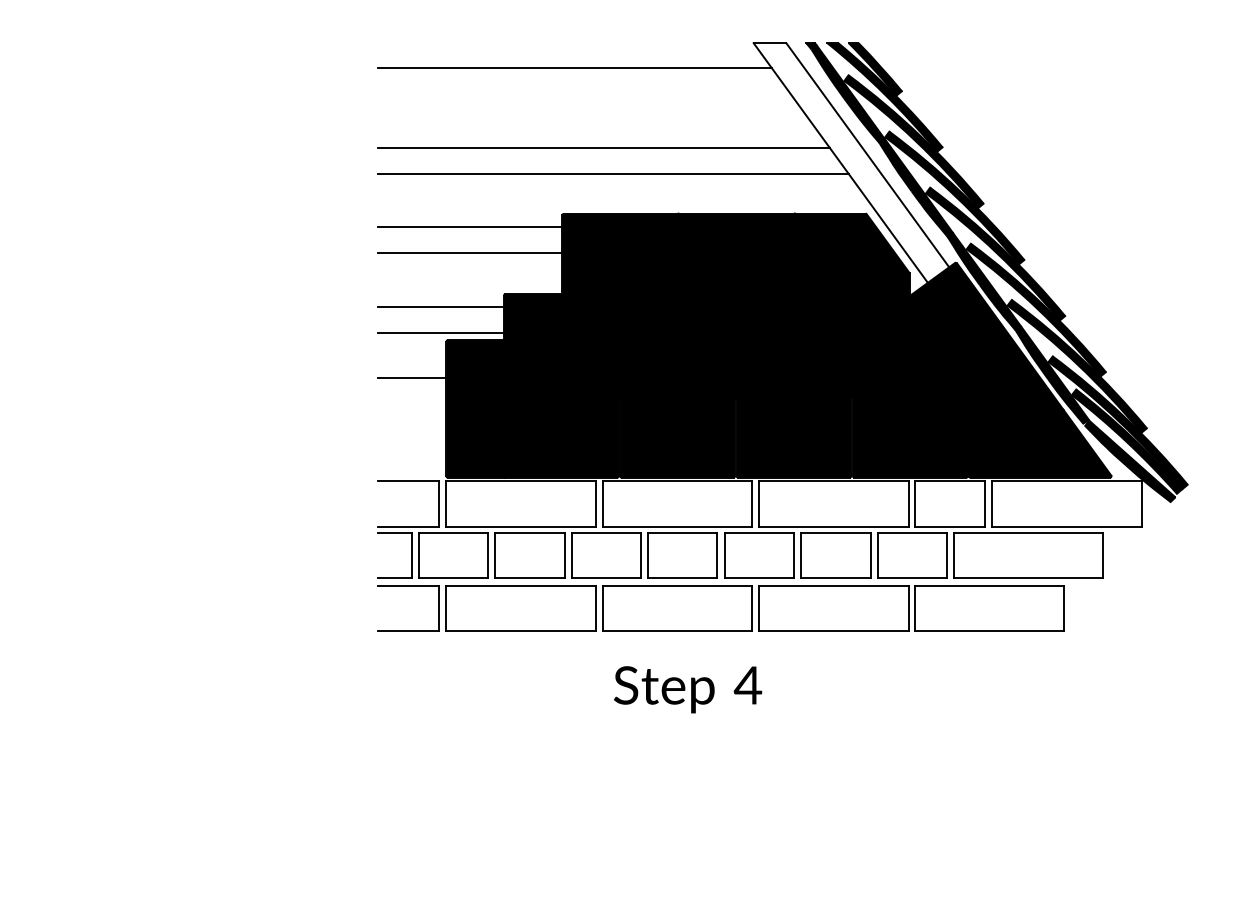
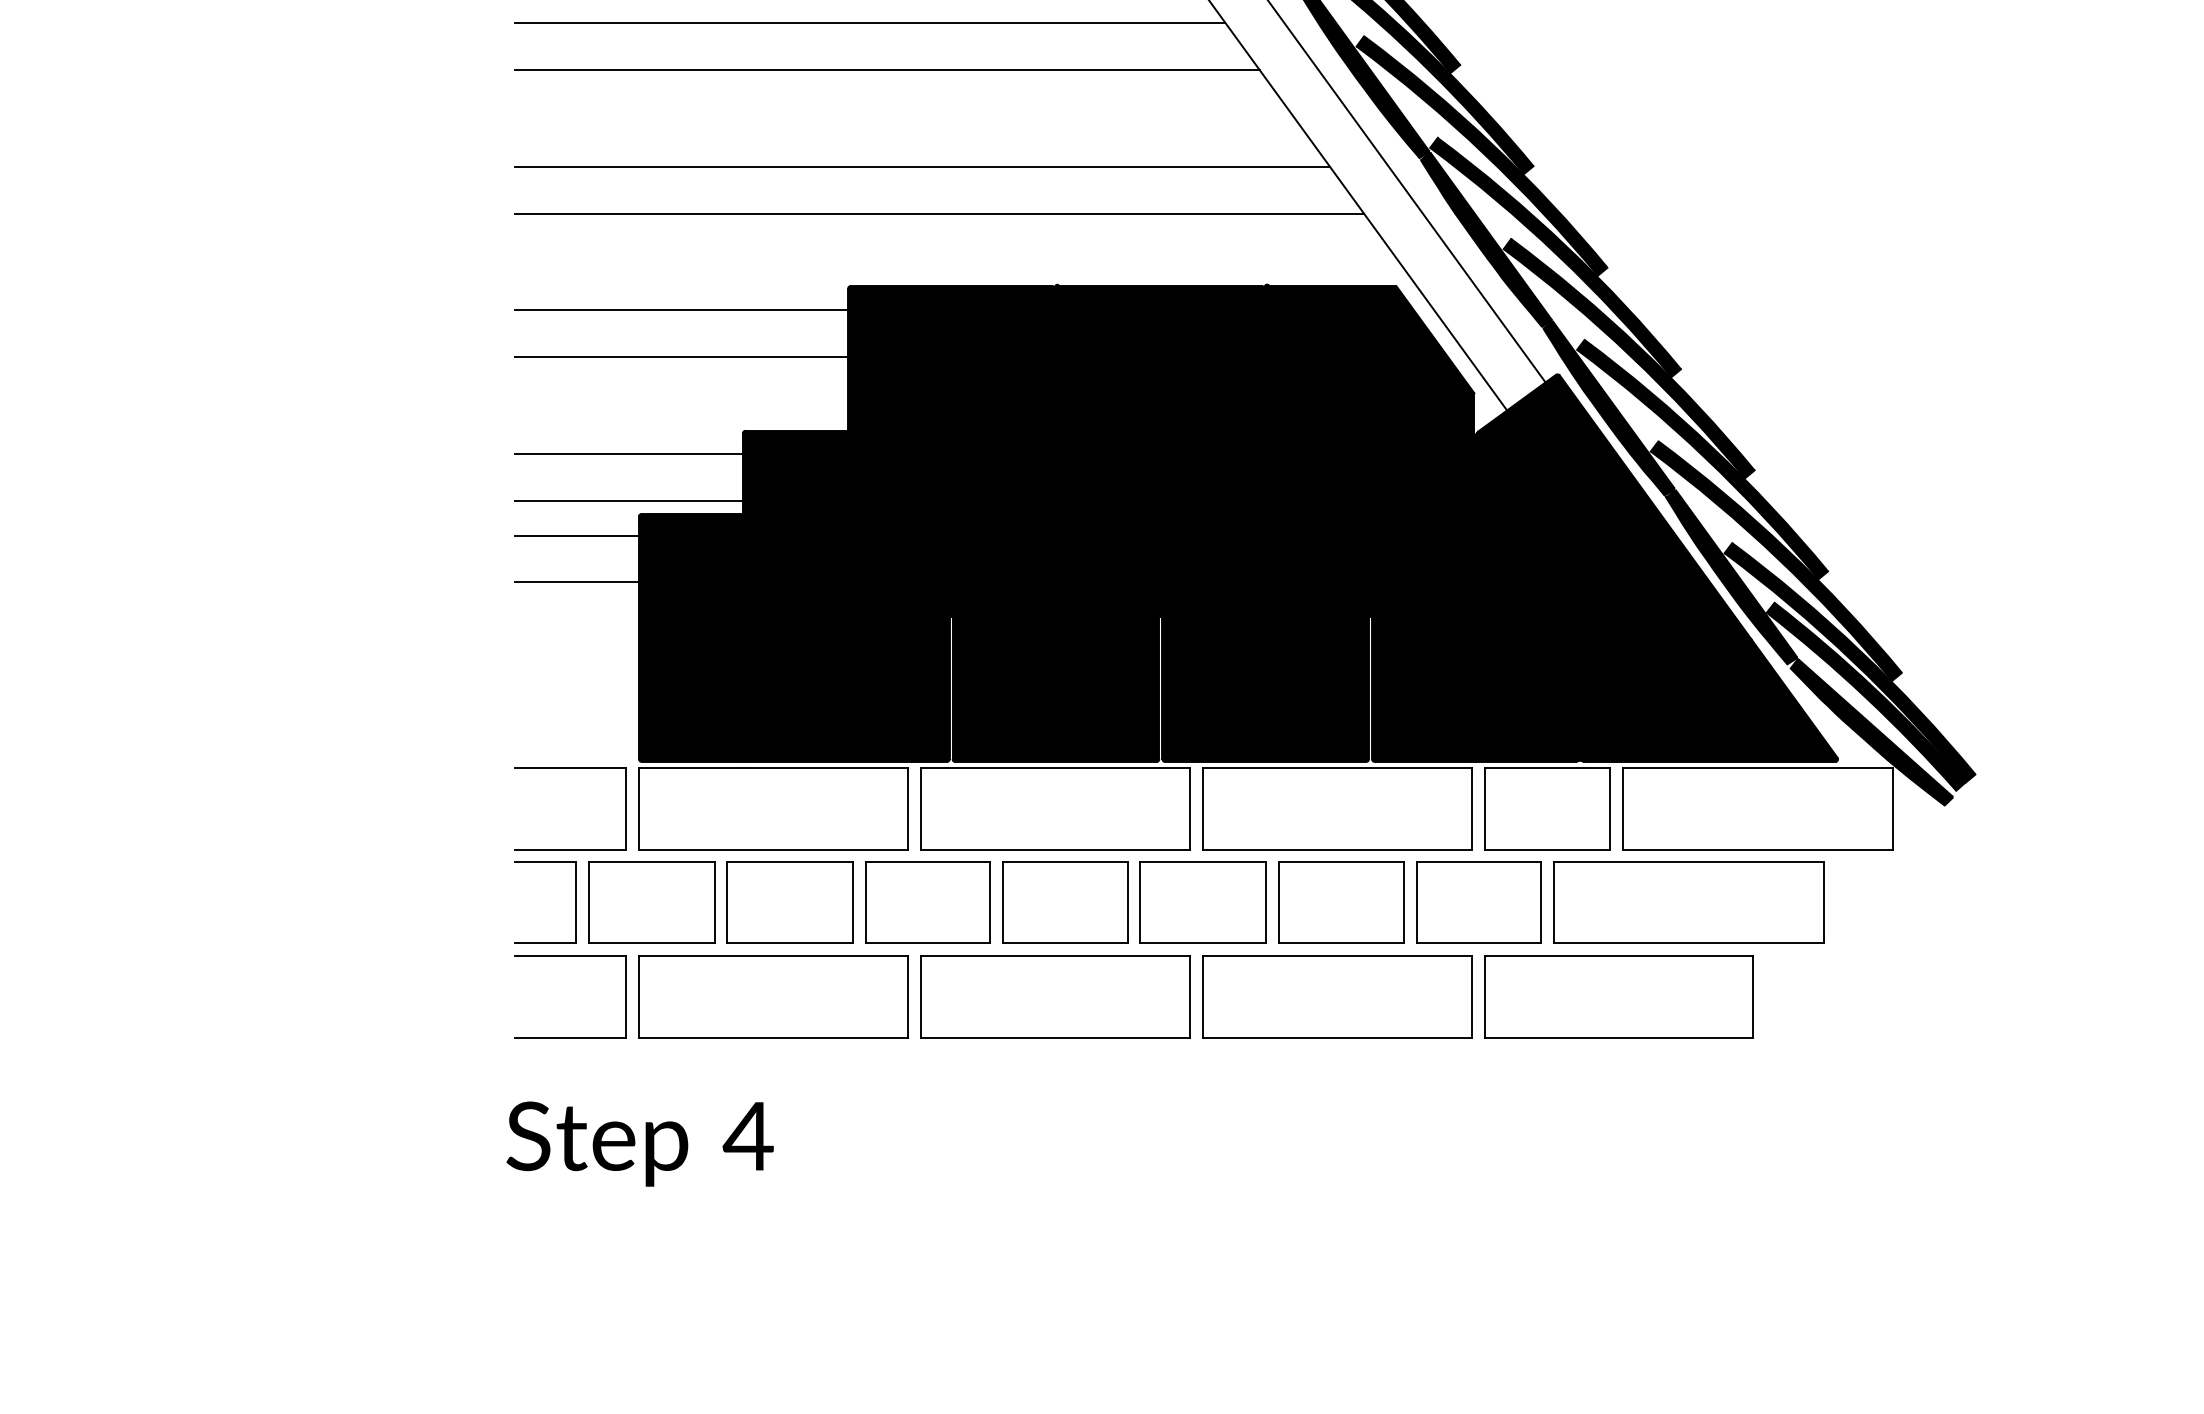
line: (583, 94) -> (886, 70), added
line: (411, 352) -> (576, 536), added
text: (688, 689) -> (640, 1143), moved

